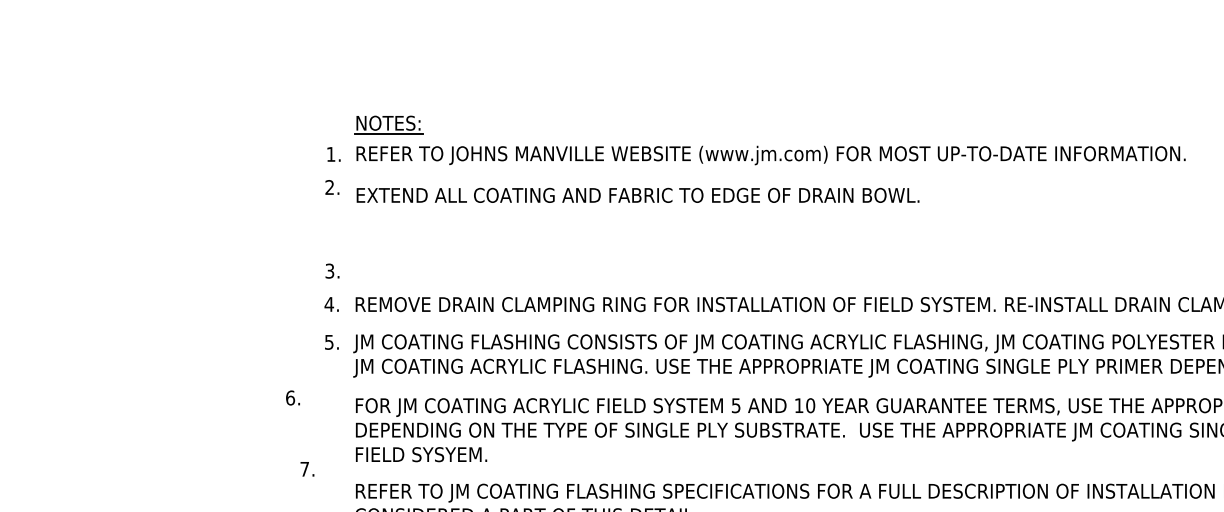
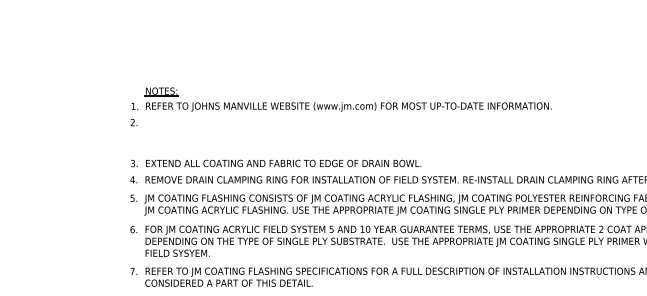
text: (637, 195) -> (283, 163), moved
text: (292, 397) -> (133, 229), moved
text: (306, 469) -> (133, 271), moved

